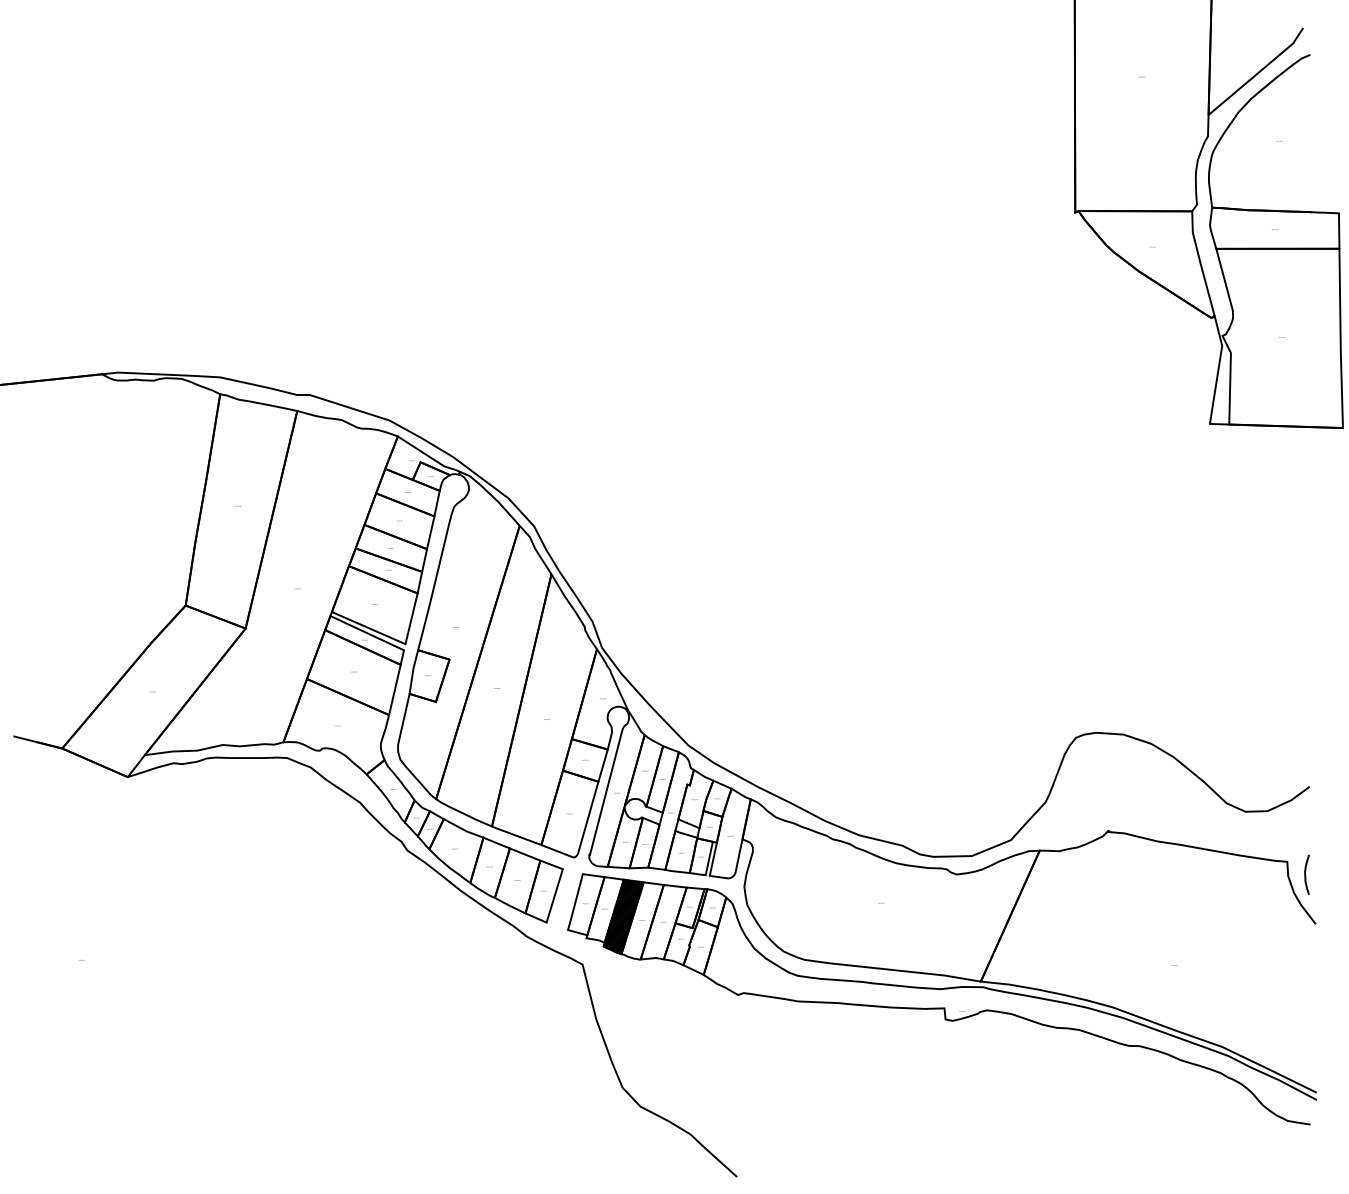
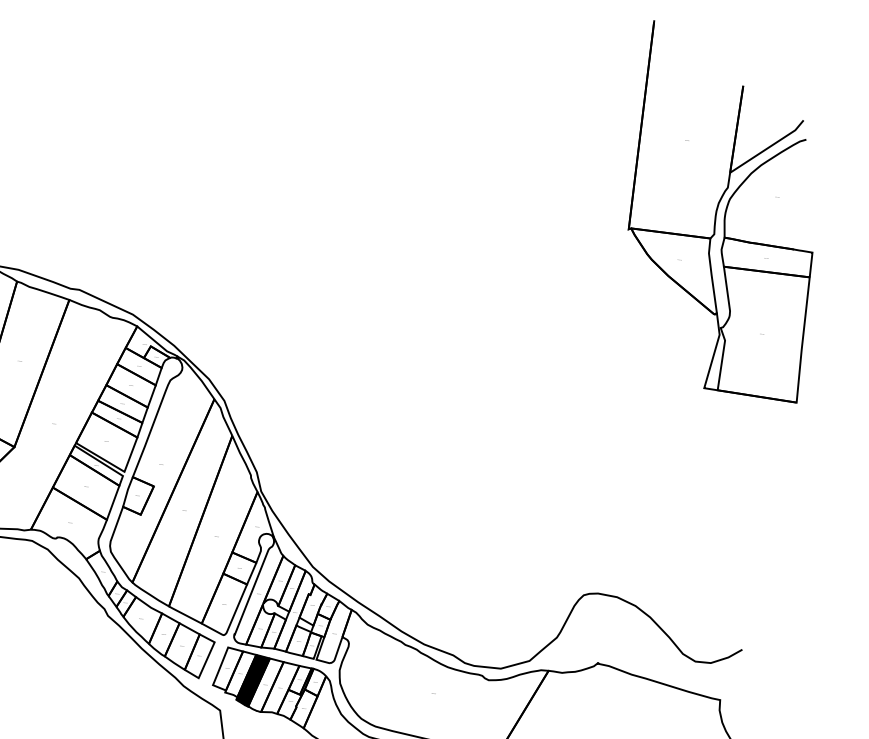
curve: (1306, 874) -> (732, 710), removed

